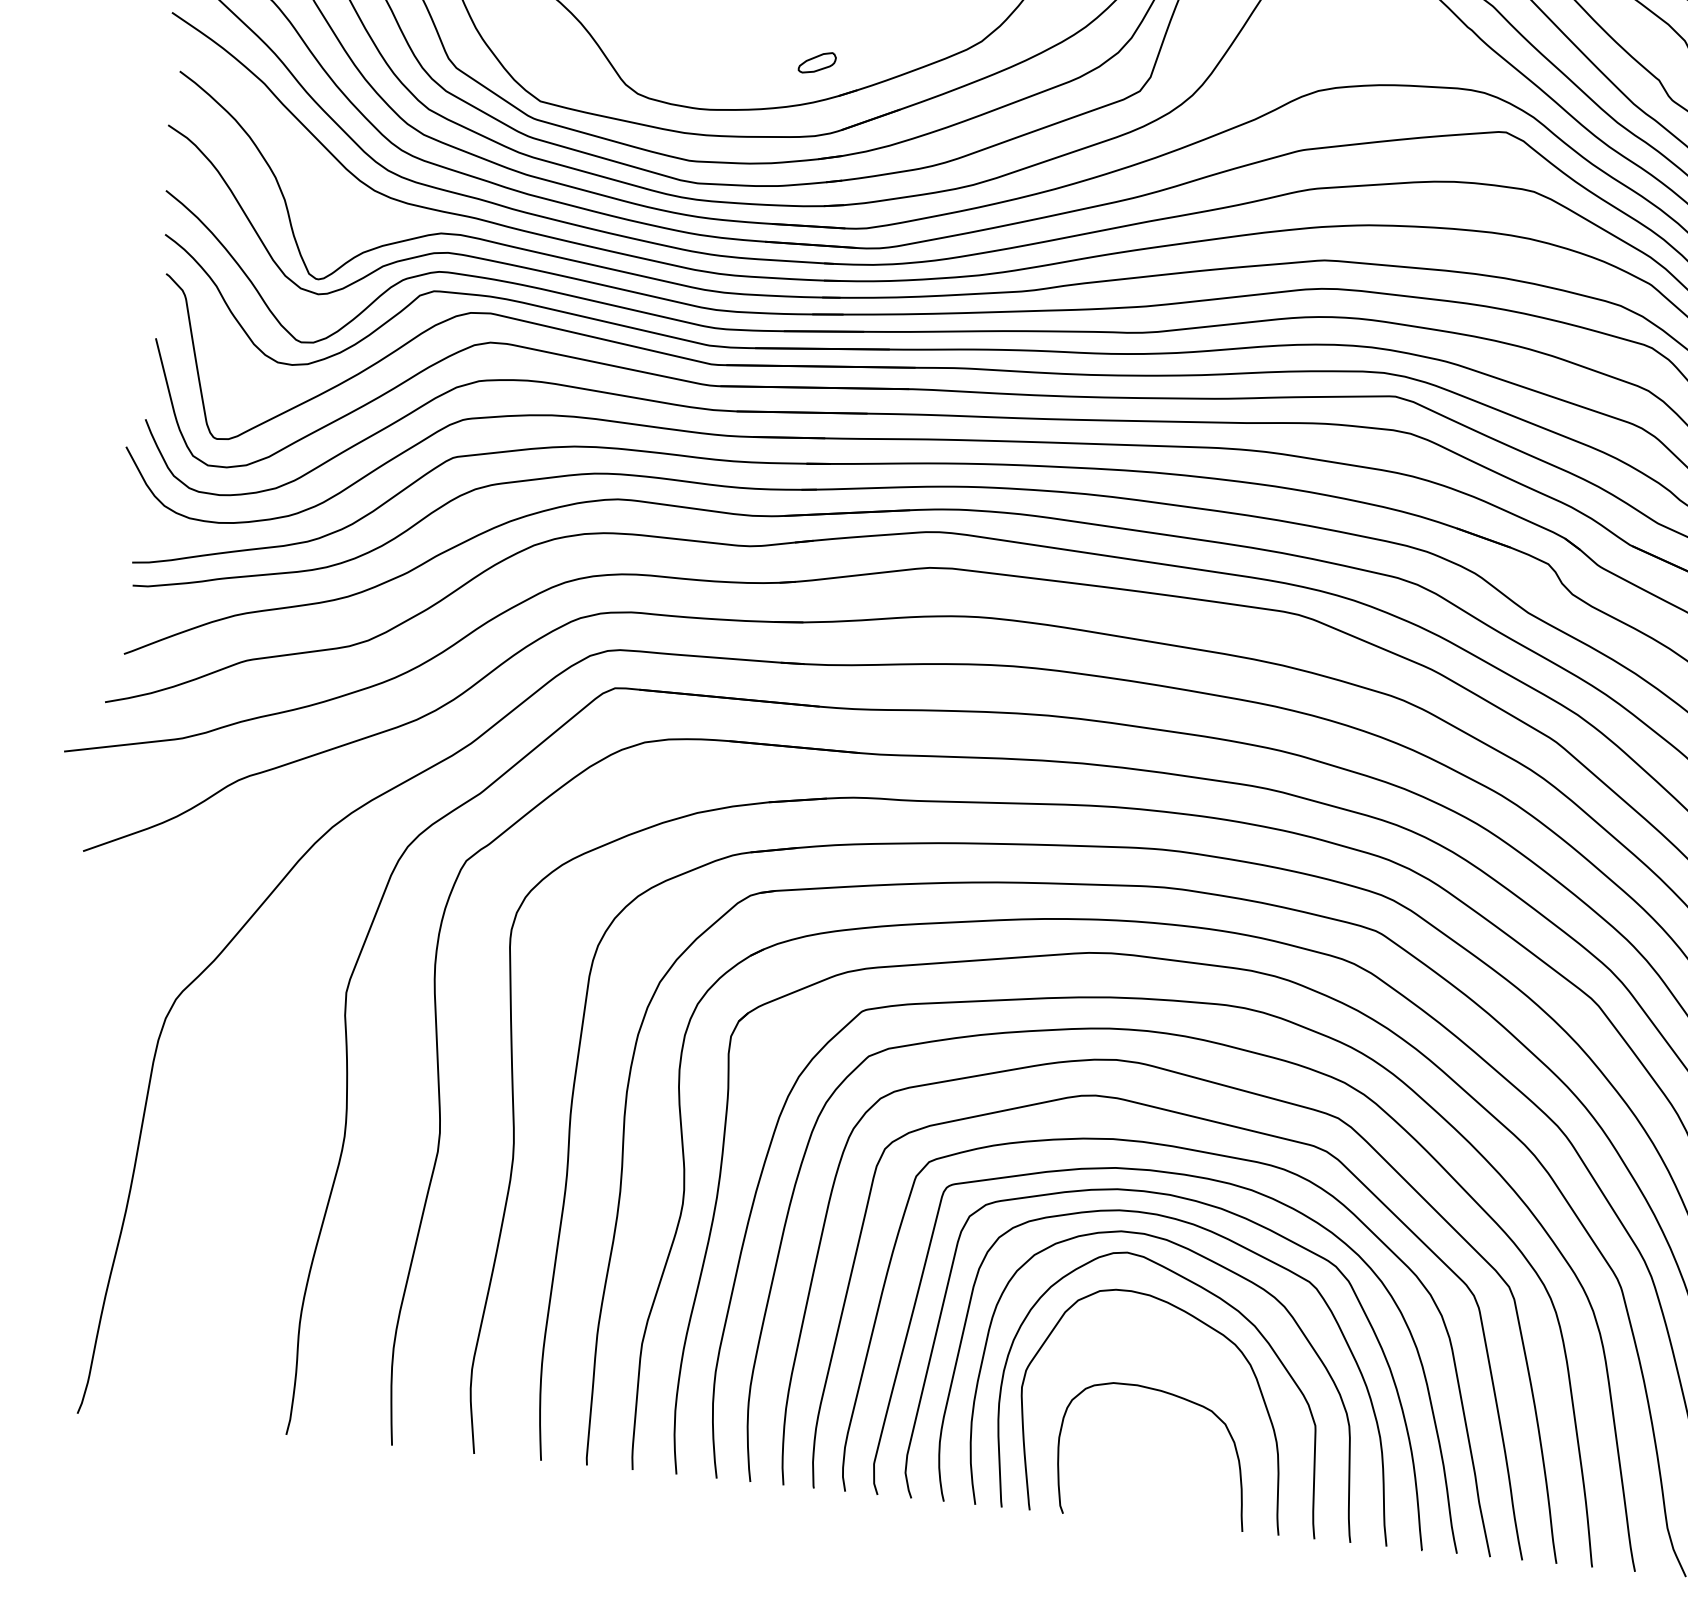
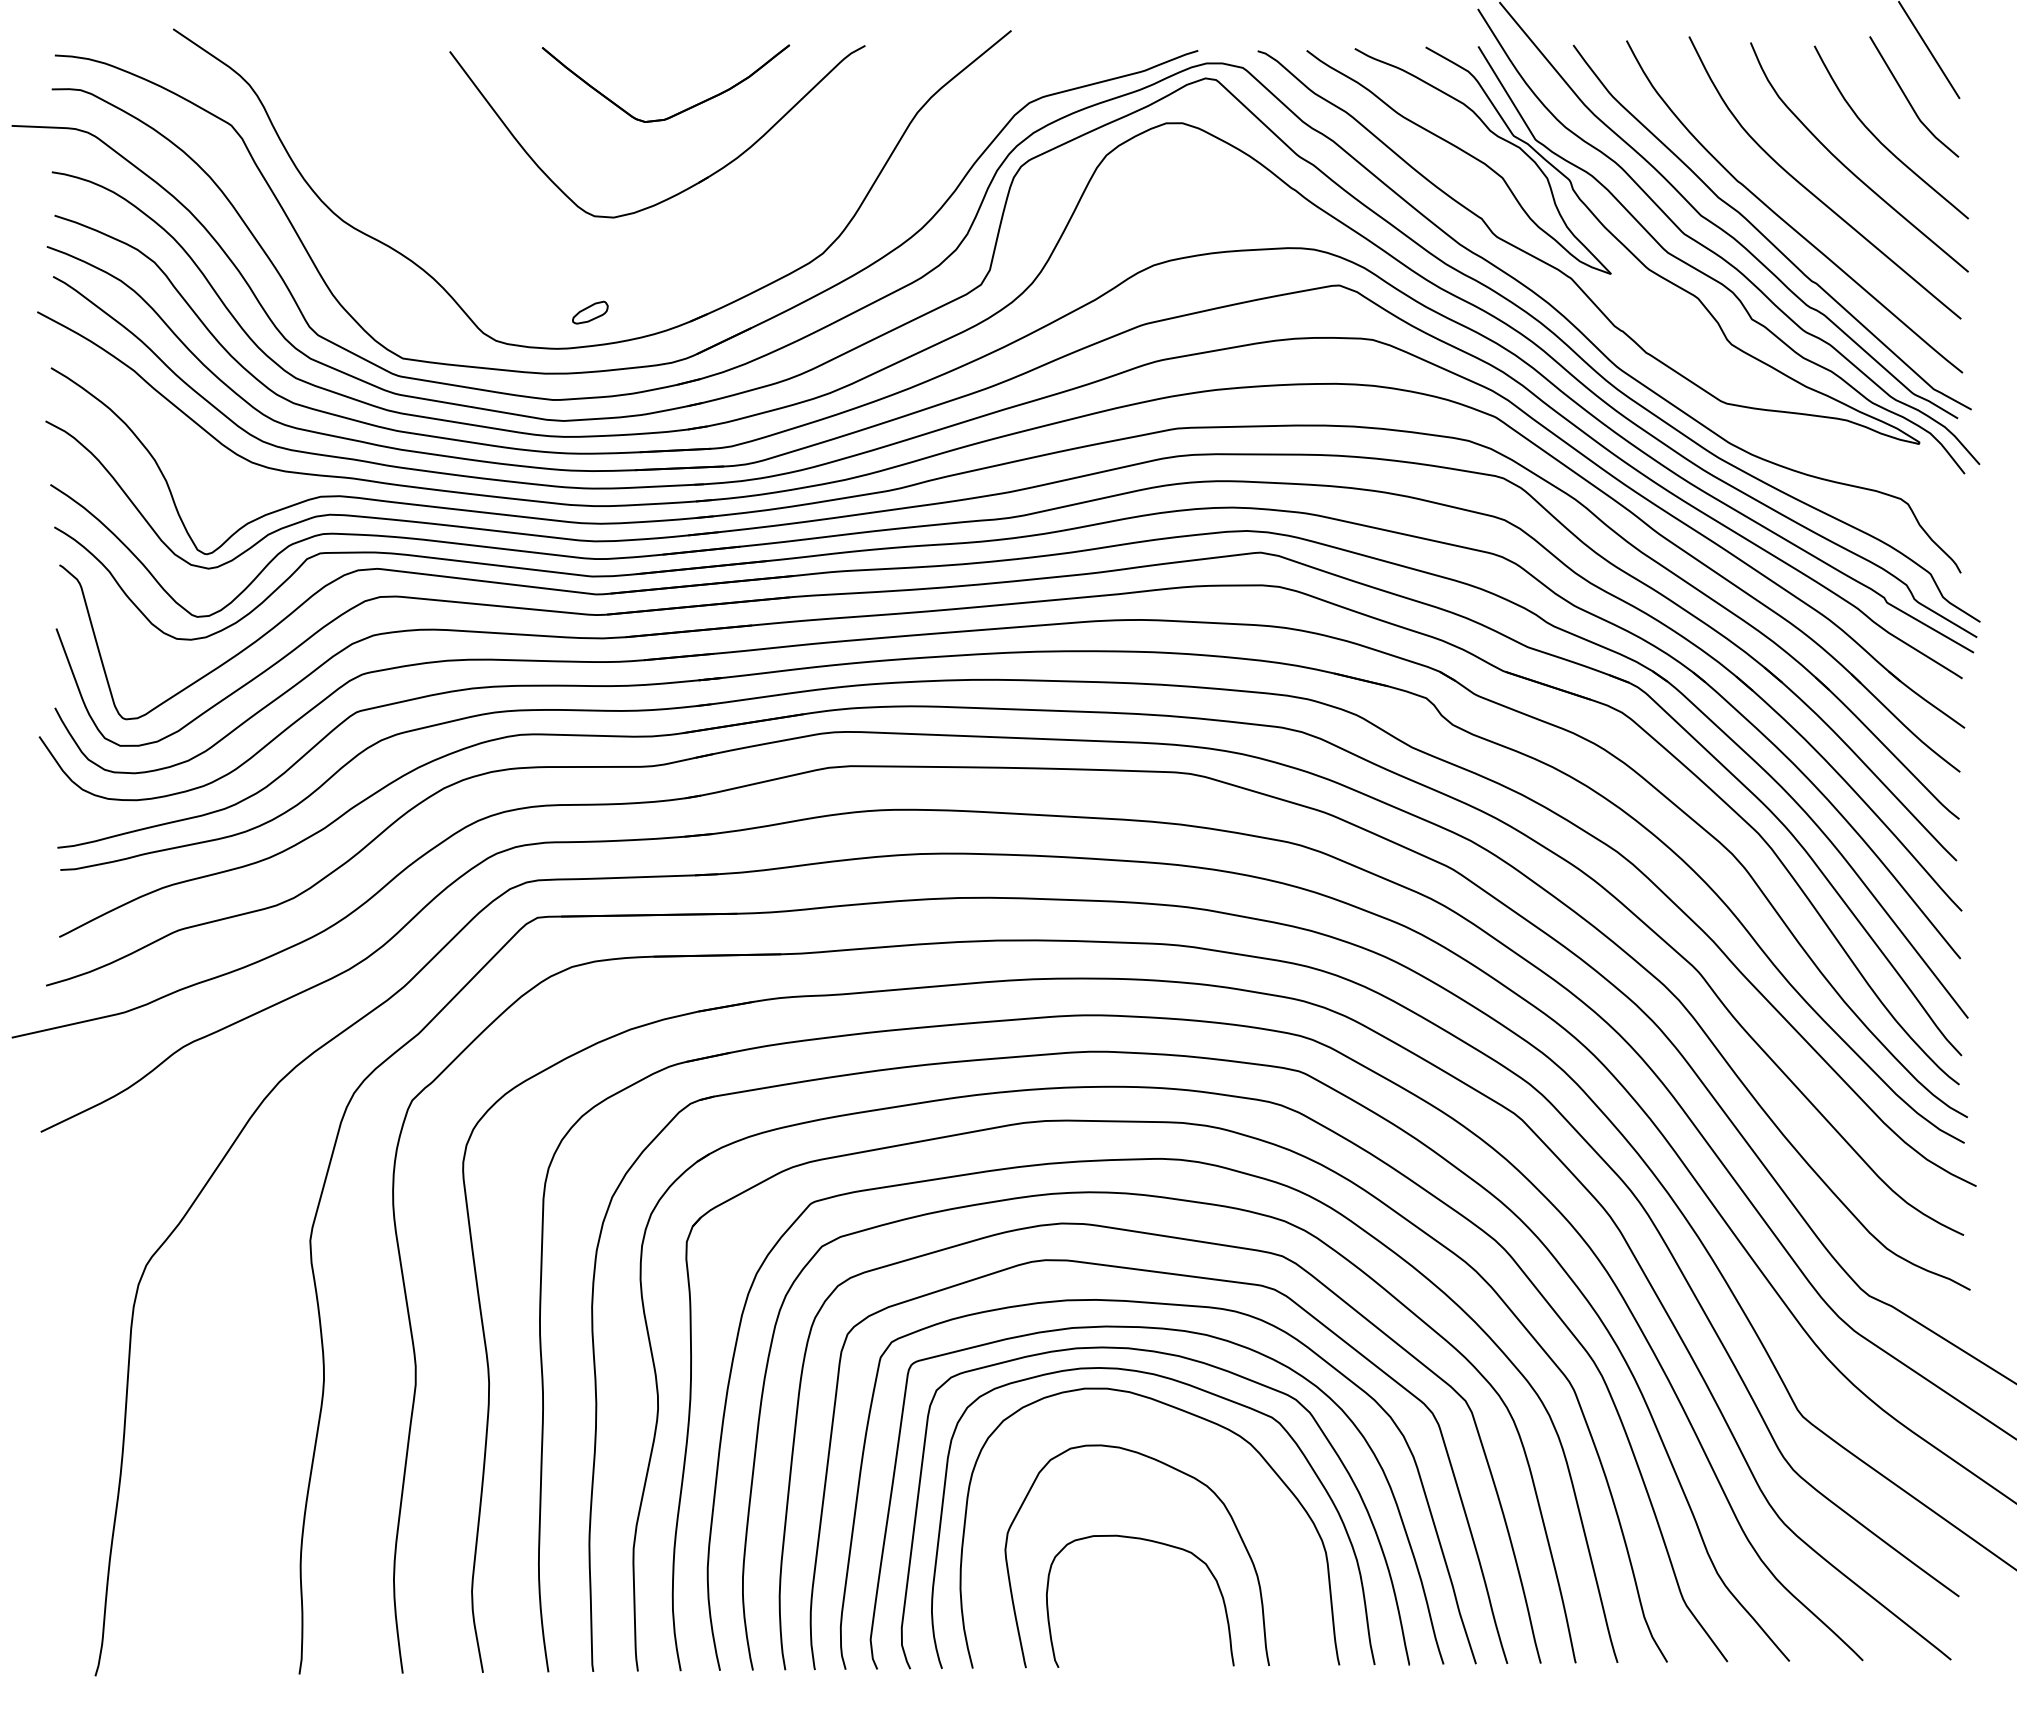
part: (817, 62) -> (590, 312), moved
curve: (1223, 1302) -> (1191, 1446), removed

